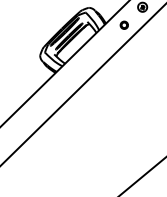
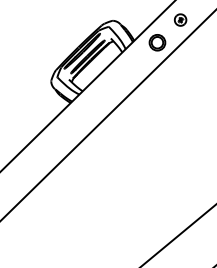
part: (124, 25) -> (157, 42), size x1.67

